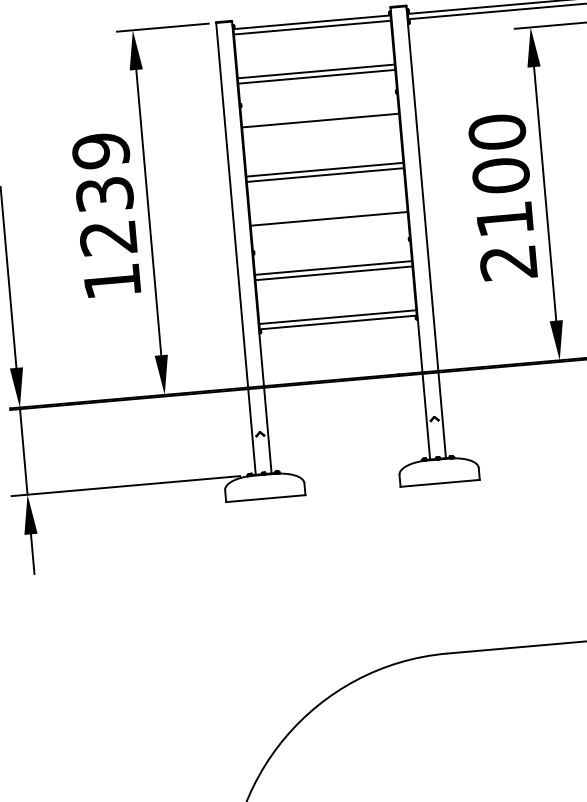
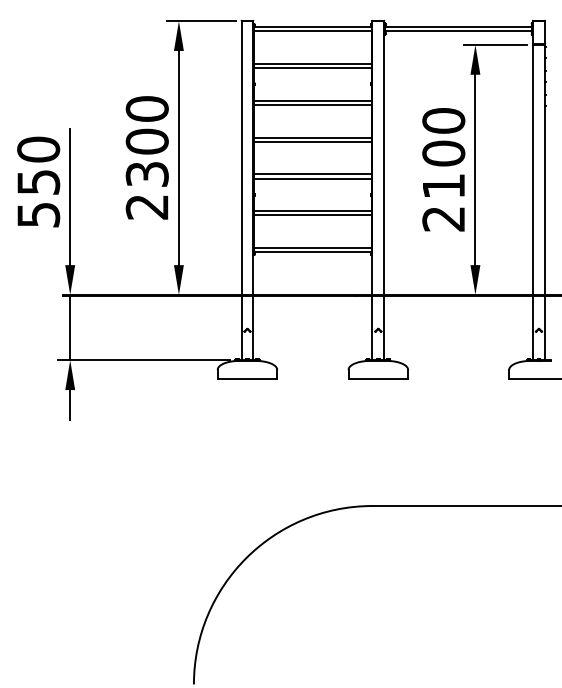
line: (320, 125) -> (312, 104), added
text: (105, 215) -> (146, 157), 1239 -> 2300
line: (329, 224) -> (312, 178), added

